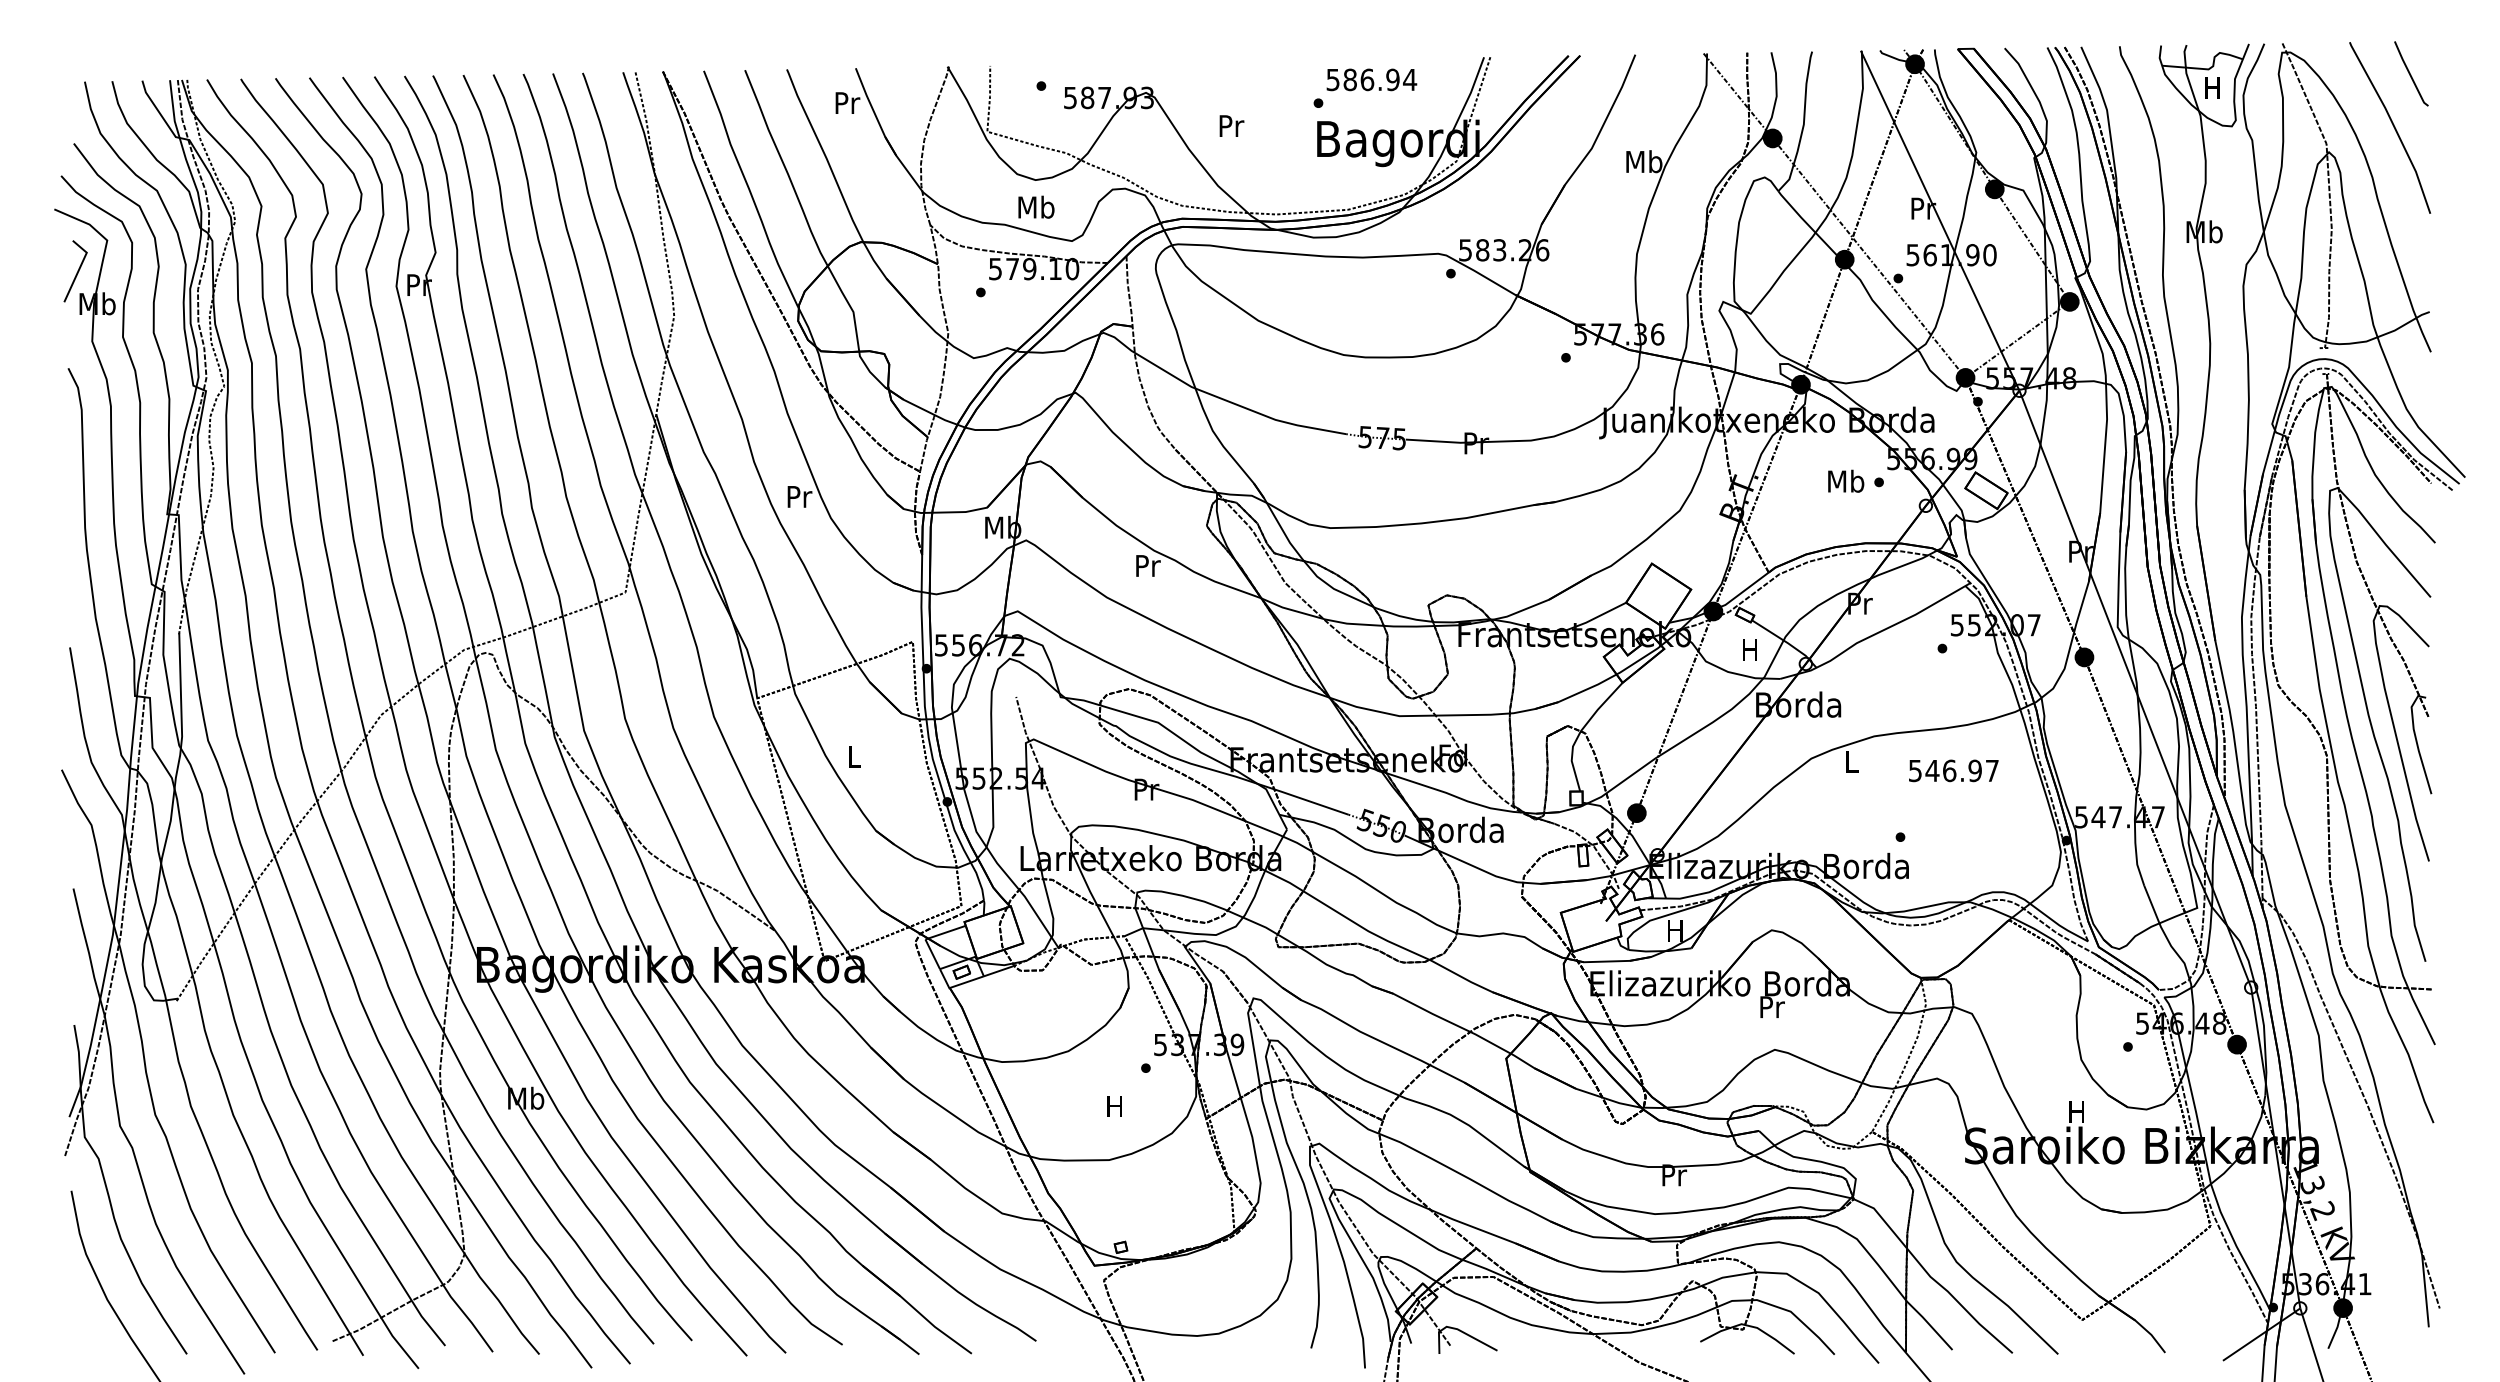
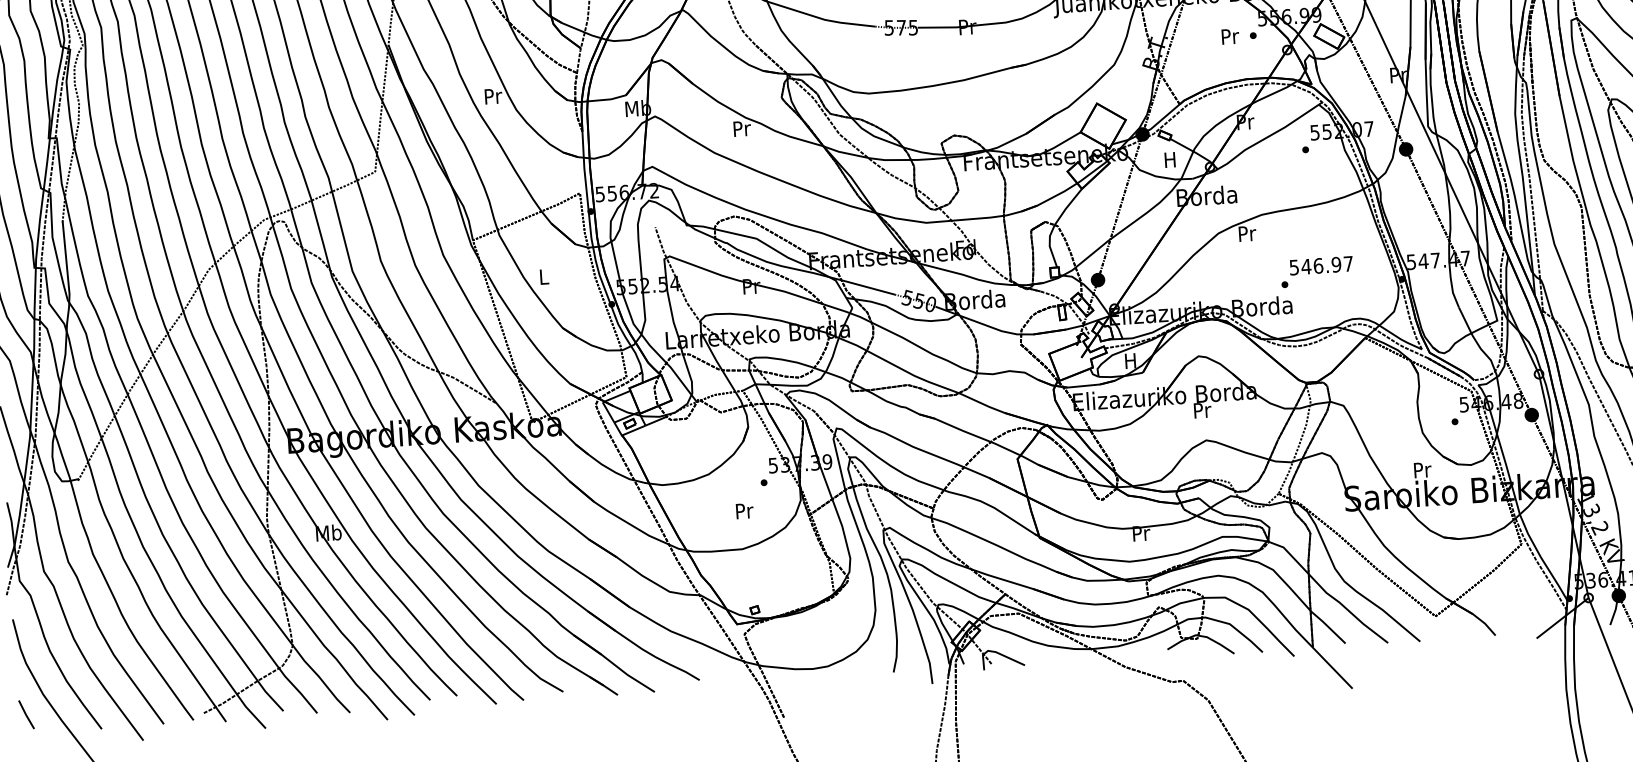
text: (1846, 480) -> (1230, 35), Mb -> Pr
text: (1852, 761) -> (1247, 233), L -> Pr
text: (1953, 770) -> (1321, 265), moved
text: (1115, 1106) -> (744, 511), H -> Pr
text: (2077, 1111) -> (1422, 469), H -> Pr
line: (81, 1326) -> (26, 714), added

